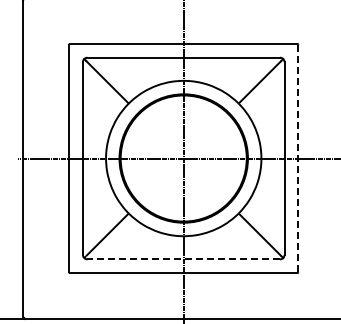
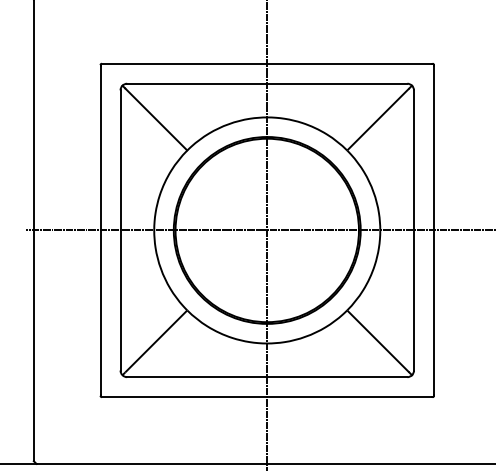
line: (298, 158) -> (434, 230), dashed -> solid
line: (183, 259) -> (266, 377), dashed -> solid

